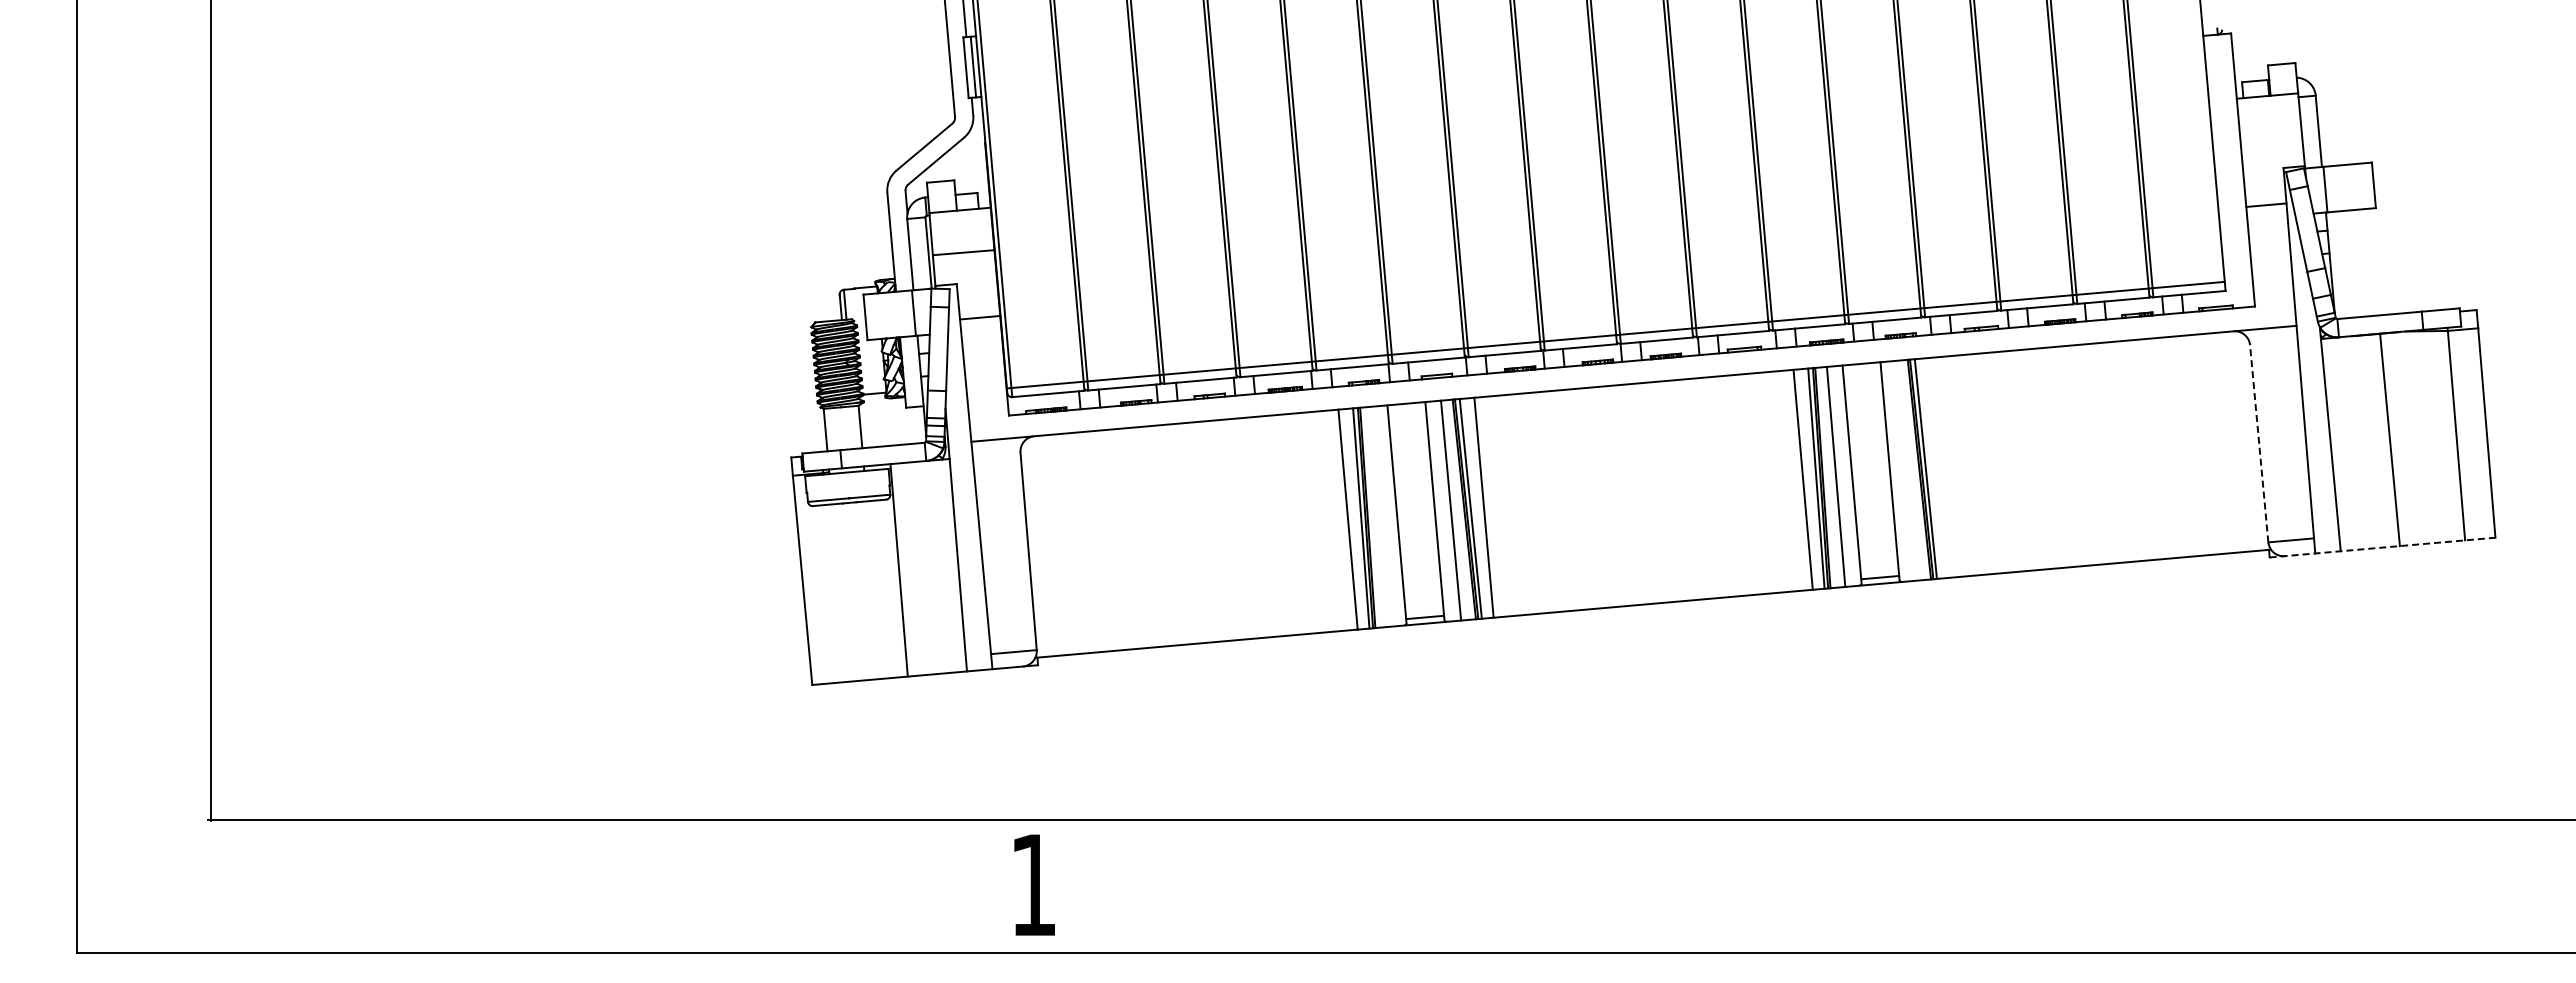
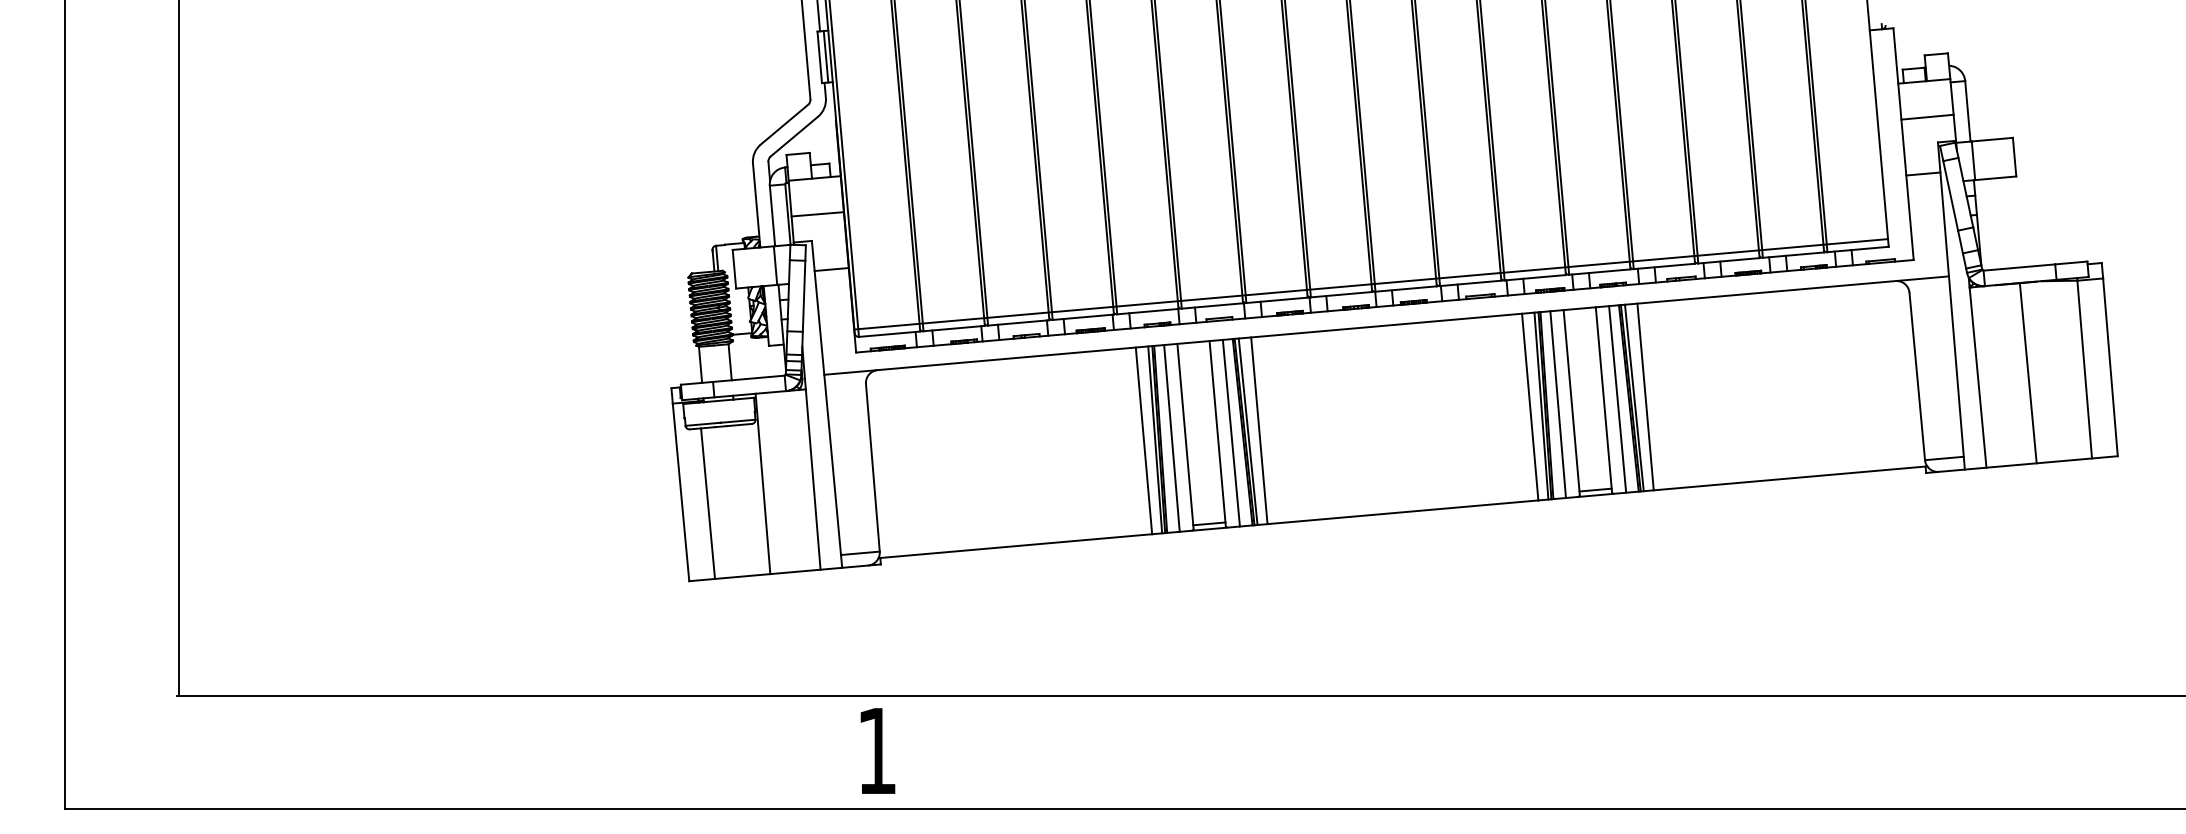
line: (2271, 138) -> (1927, 117), added
line: (2259, 443) -> (1917, 376), dashed -> solid
line: (1938, 467) -> (1645, 396), added
line: (1906, 470) -> (1617, 399), added
line: (1380, 516) -> (1171, 438), added
line: (2383, 547) -> (2022, 464), dashed -> solid
line: (834, 593) -> (708, 503), added

